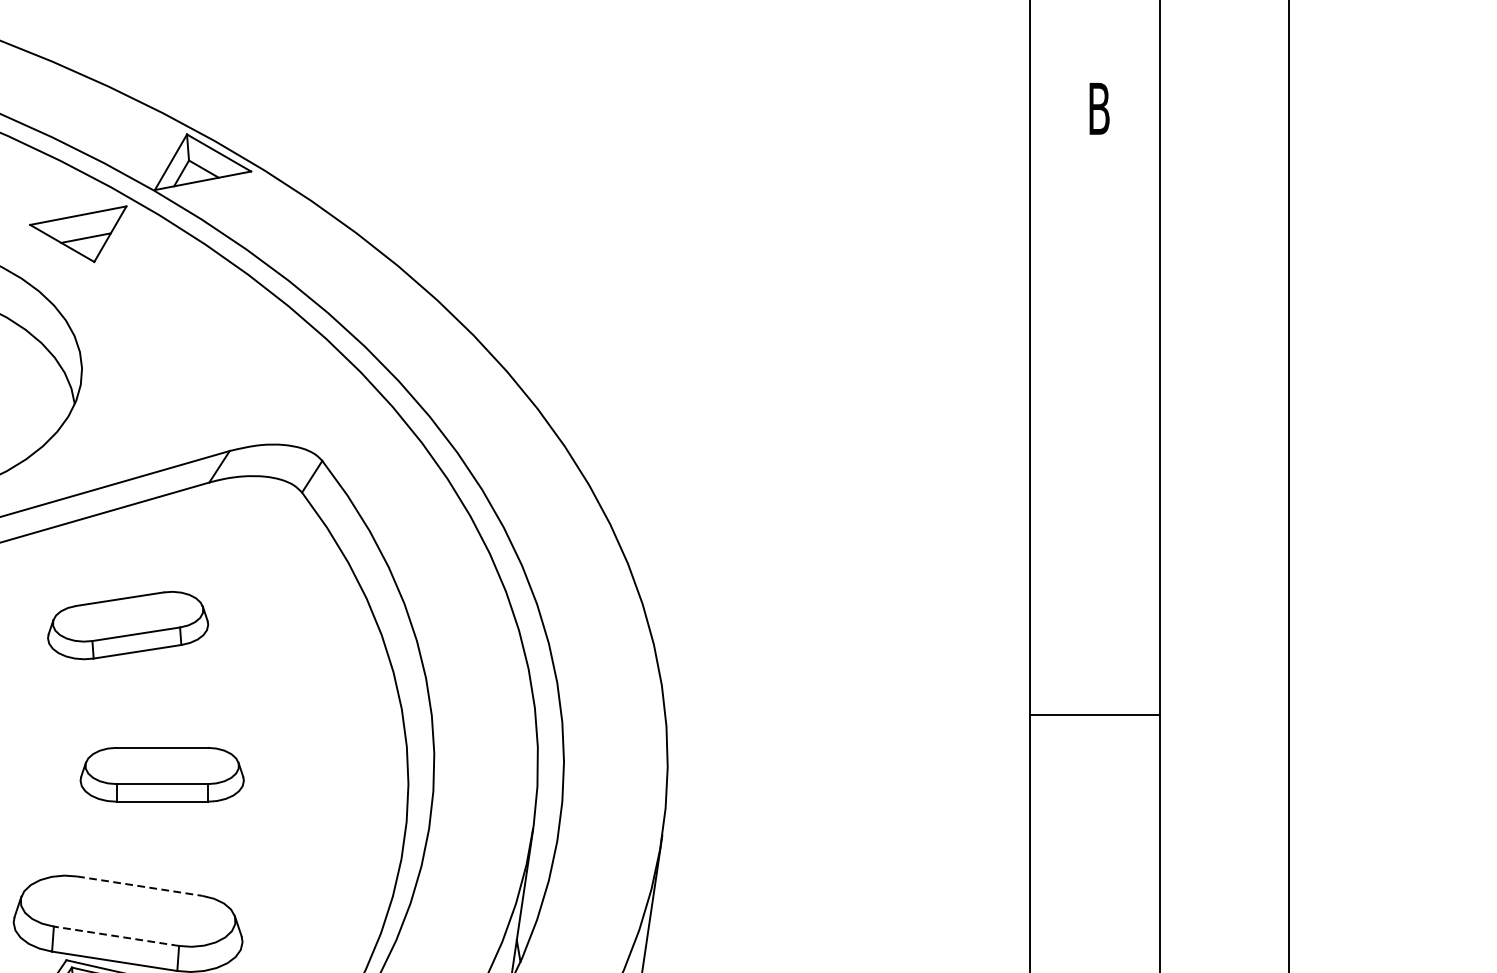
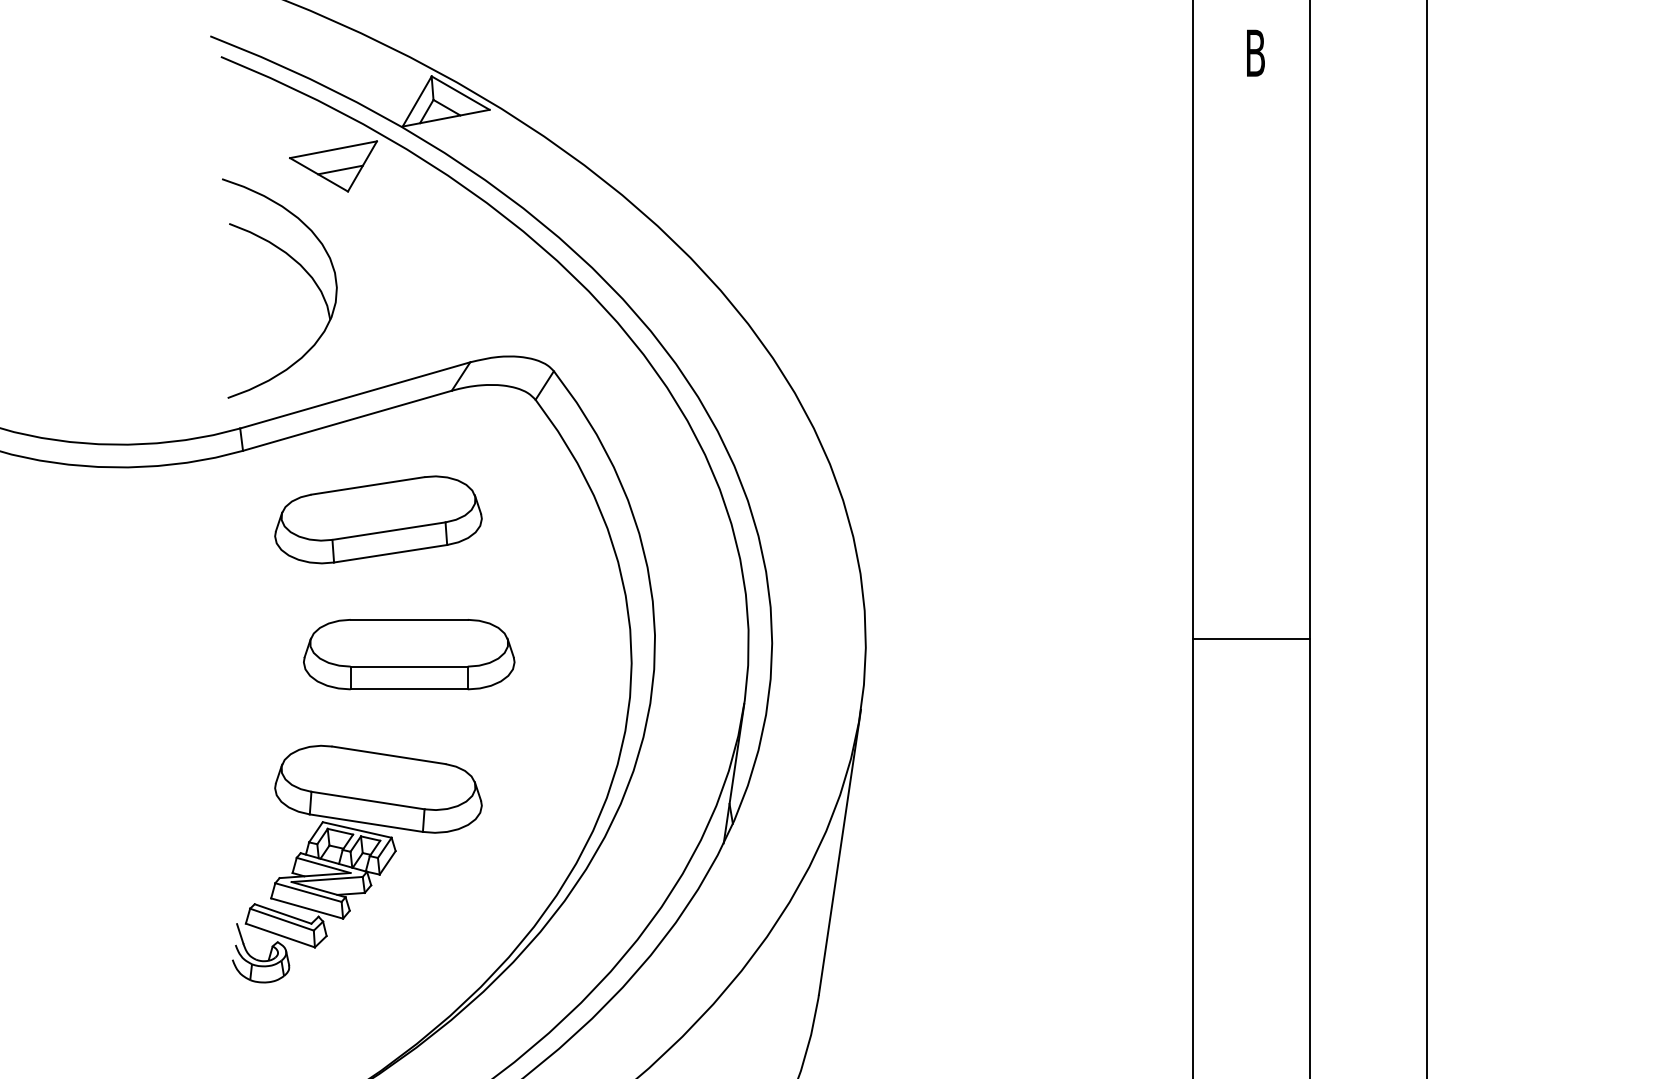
part: (128, 625) -> (378, 519), size x1.43
line: (1094, 714) -> (1251, 638), moved
part: (162, 774) -> (409, 654), size x1.43
line: (140, 886) -> (389, 755), dashed -> solid
line: (115, 936) -> (367, 800), dashed -> solid

